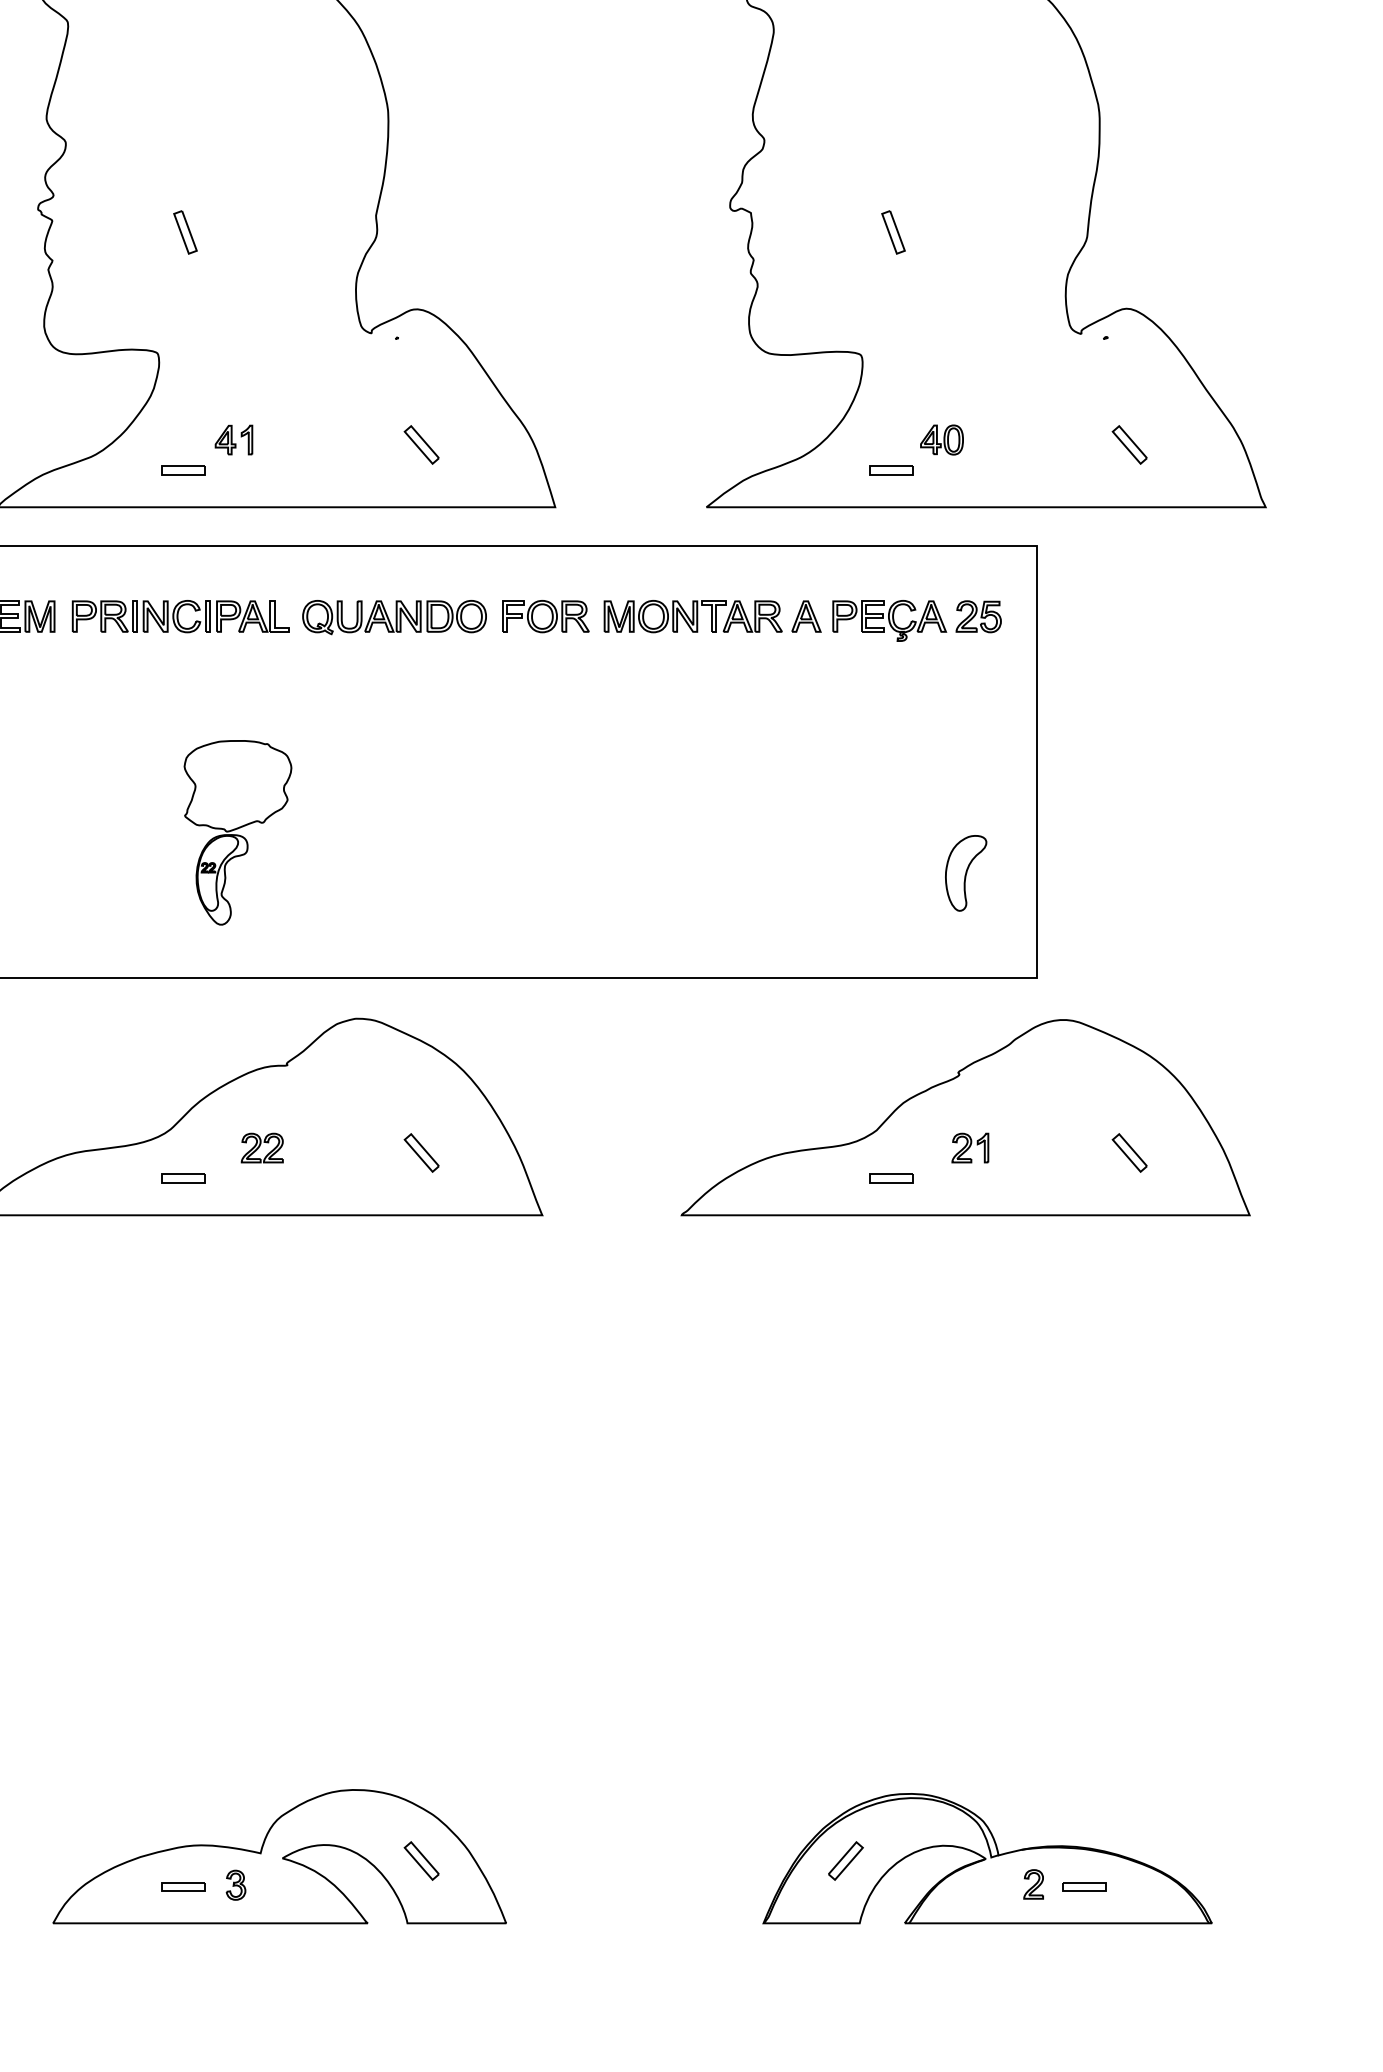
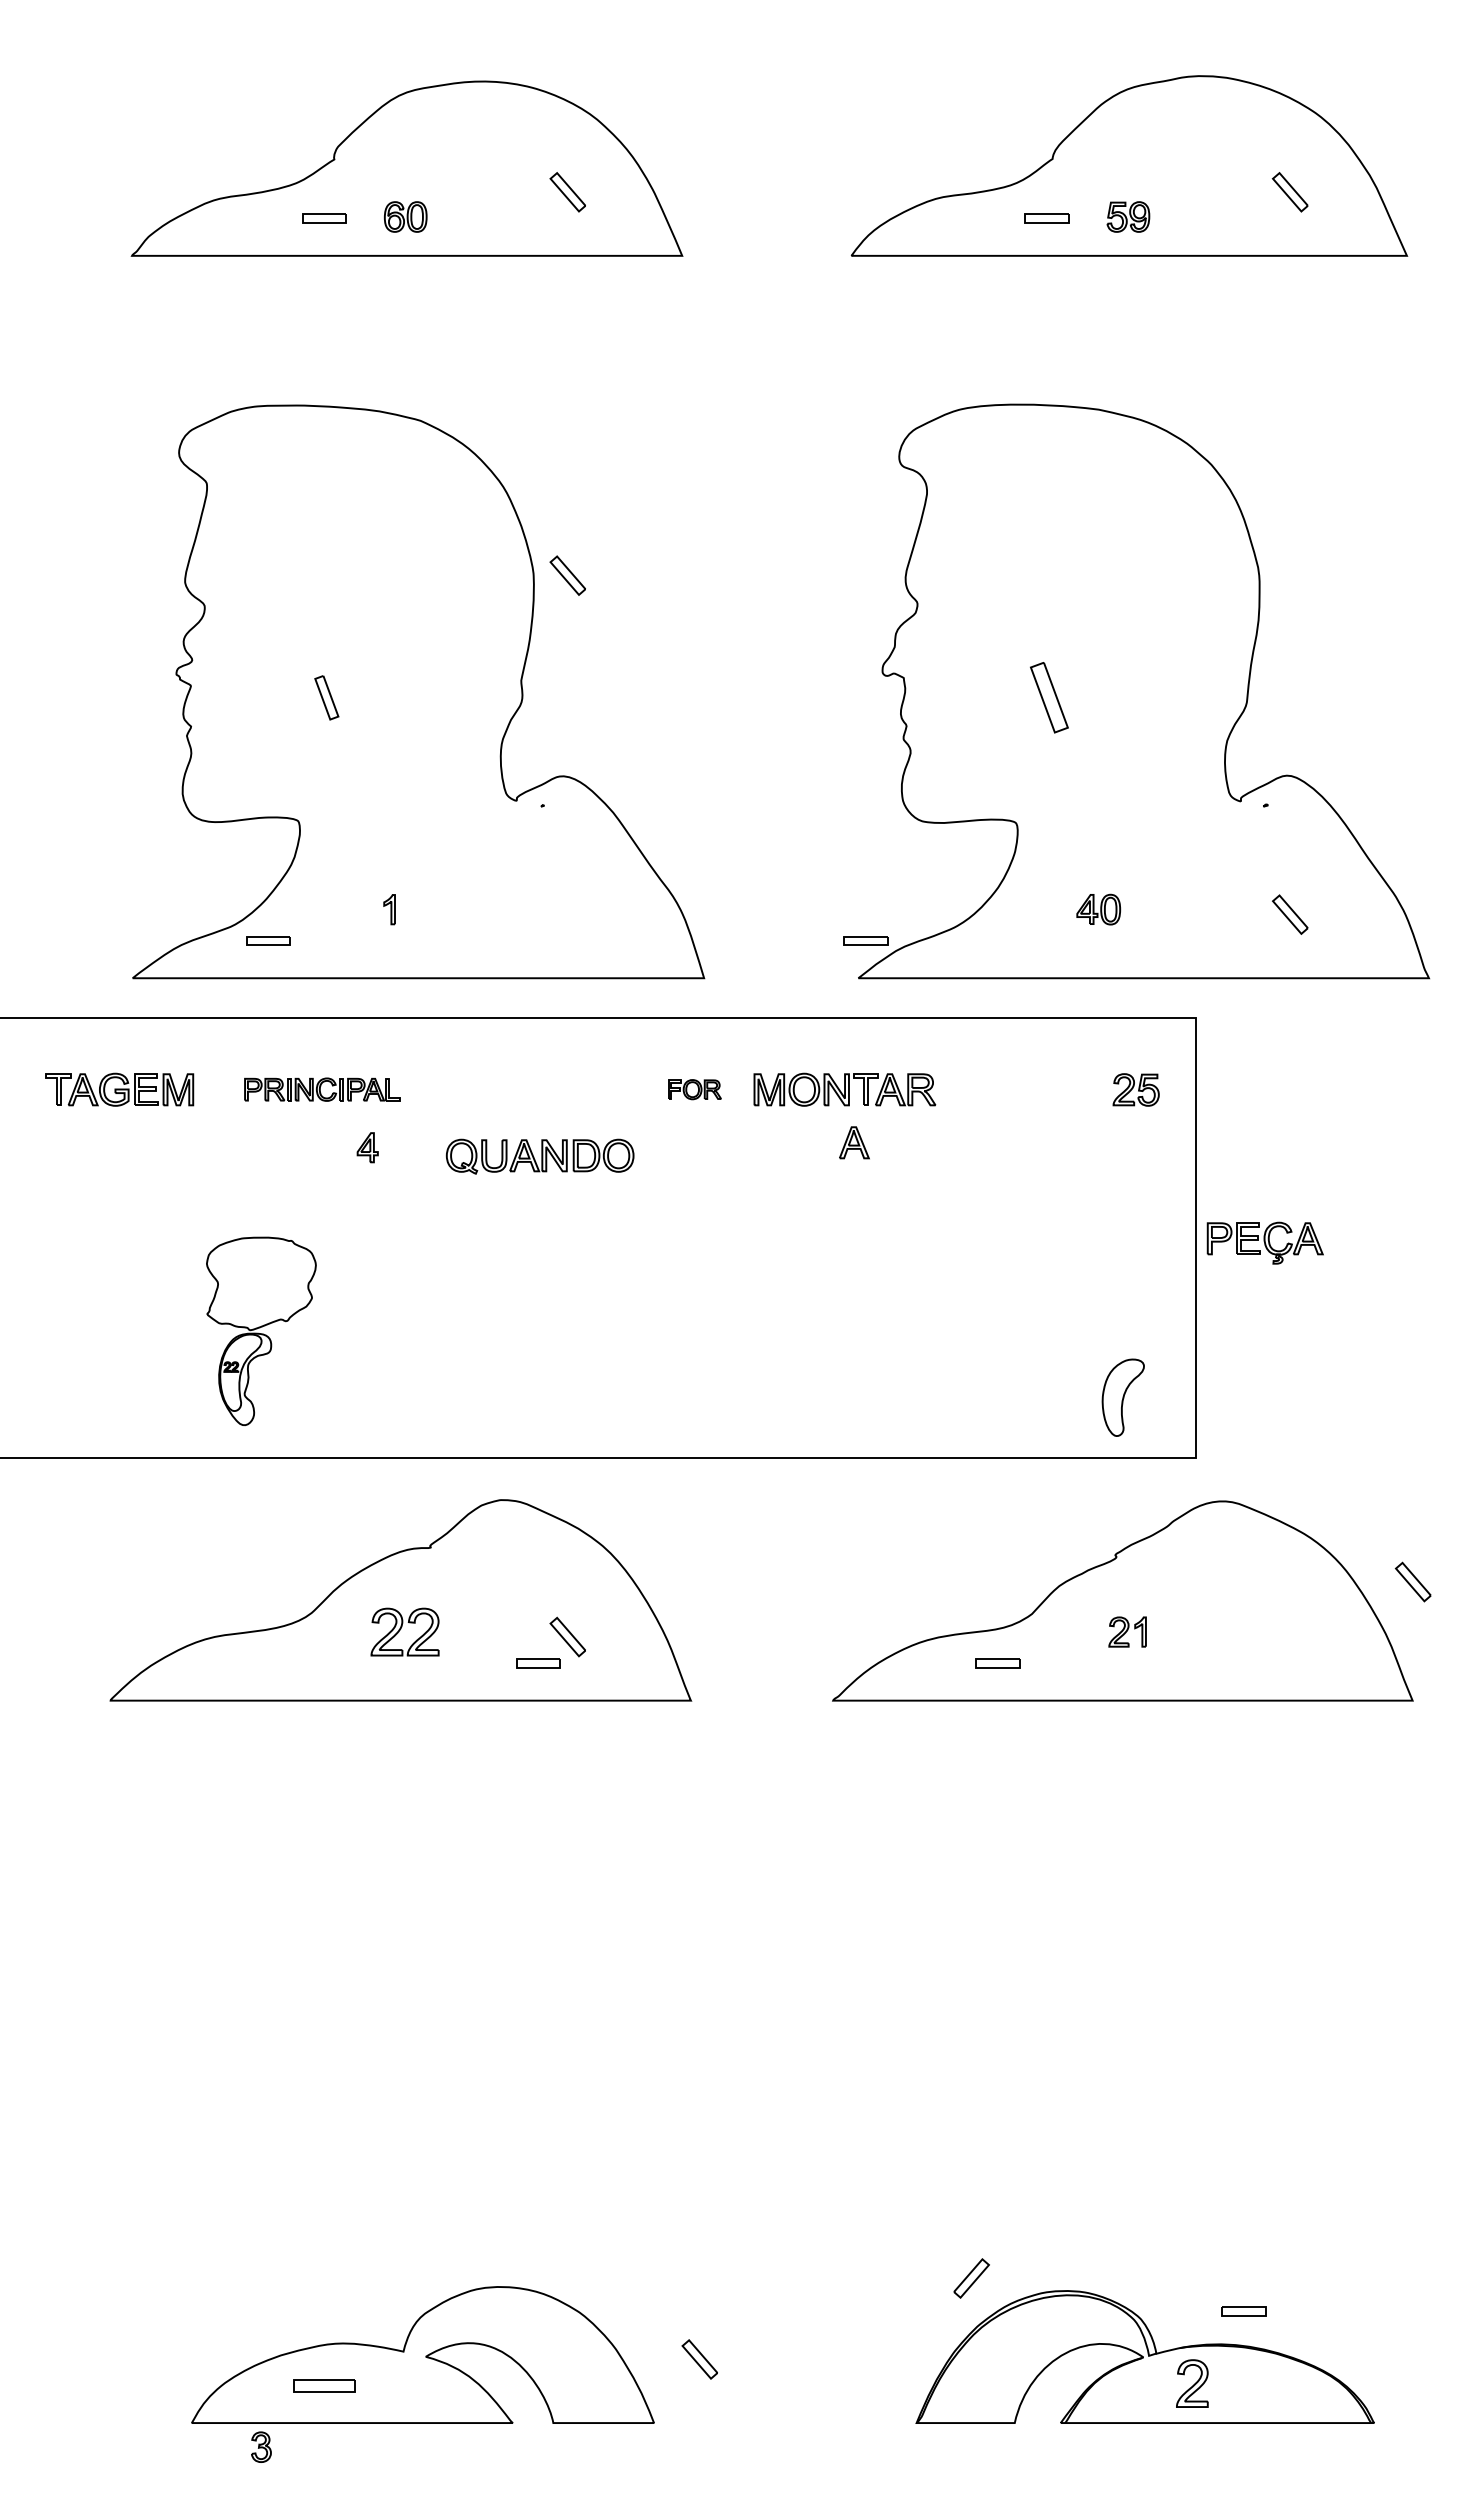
part: (892, 232) -> (1048, 697), size x1.6
part: (225, 439) -> (367, 1147), moved
part: (421, 444) -> (567, 575), moved
part: (183, 470) -> (268, 940), moved
part: (890, 470) -> (865, 940), moved
part: (181, 616) -> (322, 1089), size x0.7
part: (545, 616) -> (694, 1089), size x0.6
part: (806, 616) -> (854, 1142), moved
part: (393, 617) -> (539, 1156), moved
part: (888, 620) -> (1264, 1242), moved
part: (238, 831) -> (261, 1330), moved
part: (965, 873) -> (1122, 1397), moved
part: (262, 1147) -> (405, 1631), size x1.6
part: (1128, 1152) -> (1412, 1581), moved
part: (183, 1178) -> (538, 1663), moved
part: (890, 1178) -> (997, 1663), moved
part: (421, 1861) -> (699, 2359), moved
part: (845, 1861) -> (971, 2278), moved
part: (1032, 1883) -> (1191, 2382), size x1.6
part: (236, 1884) -> (261, 2446), moved
part: (183, 1886) -> (324, 2385), size x1.4
part: (1083, 1886) -> (1243, 2311), moved

